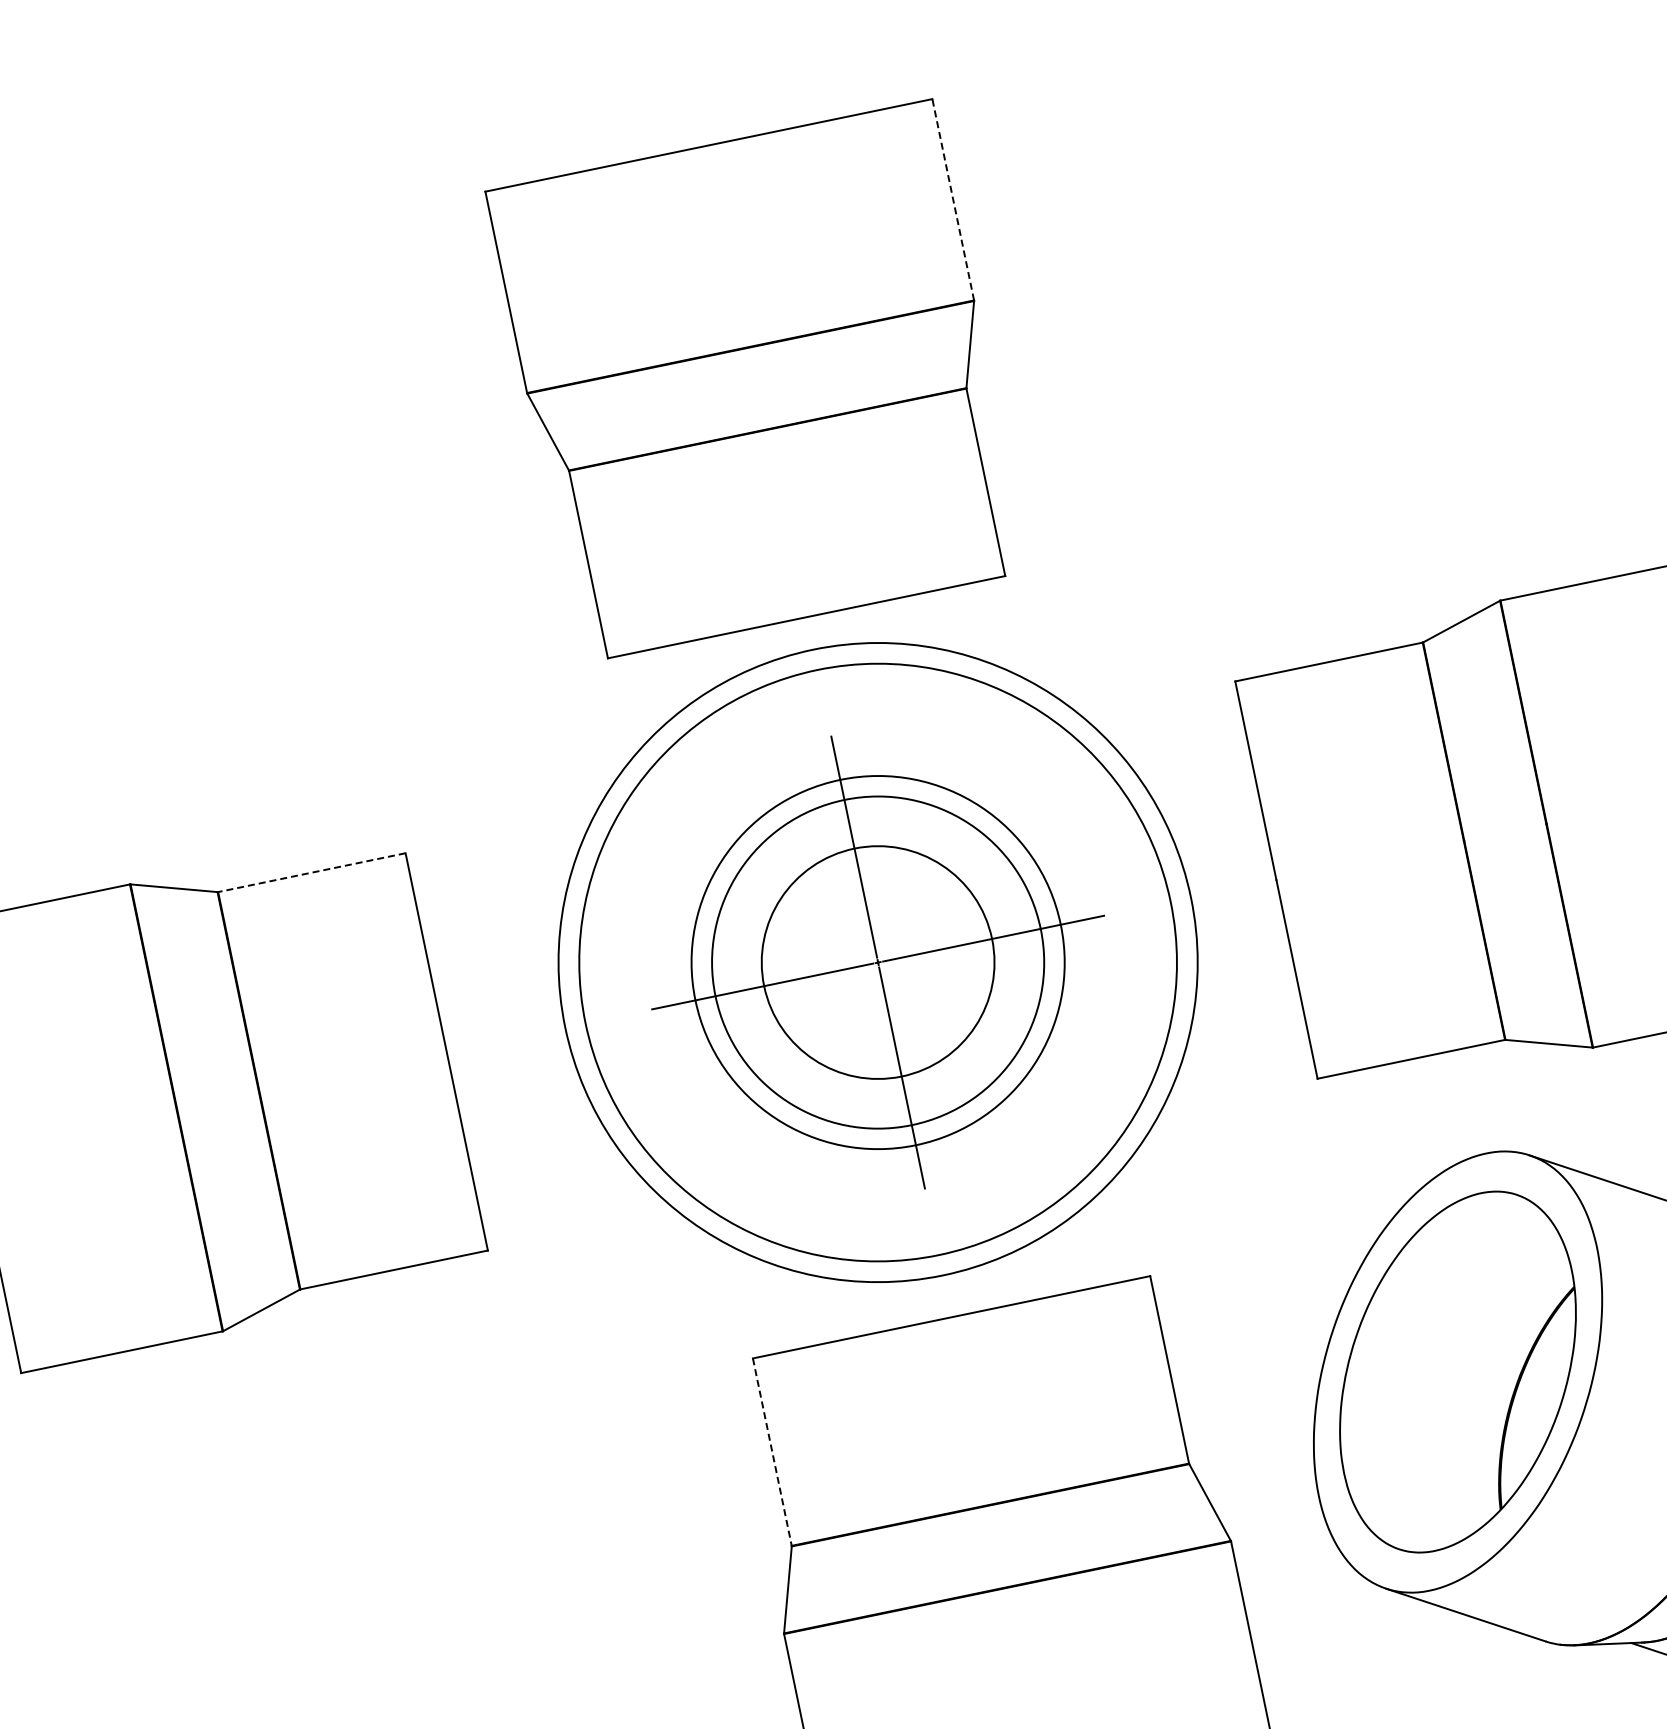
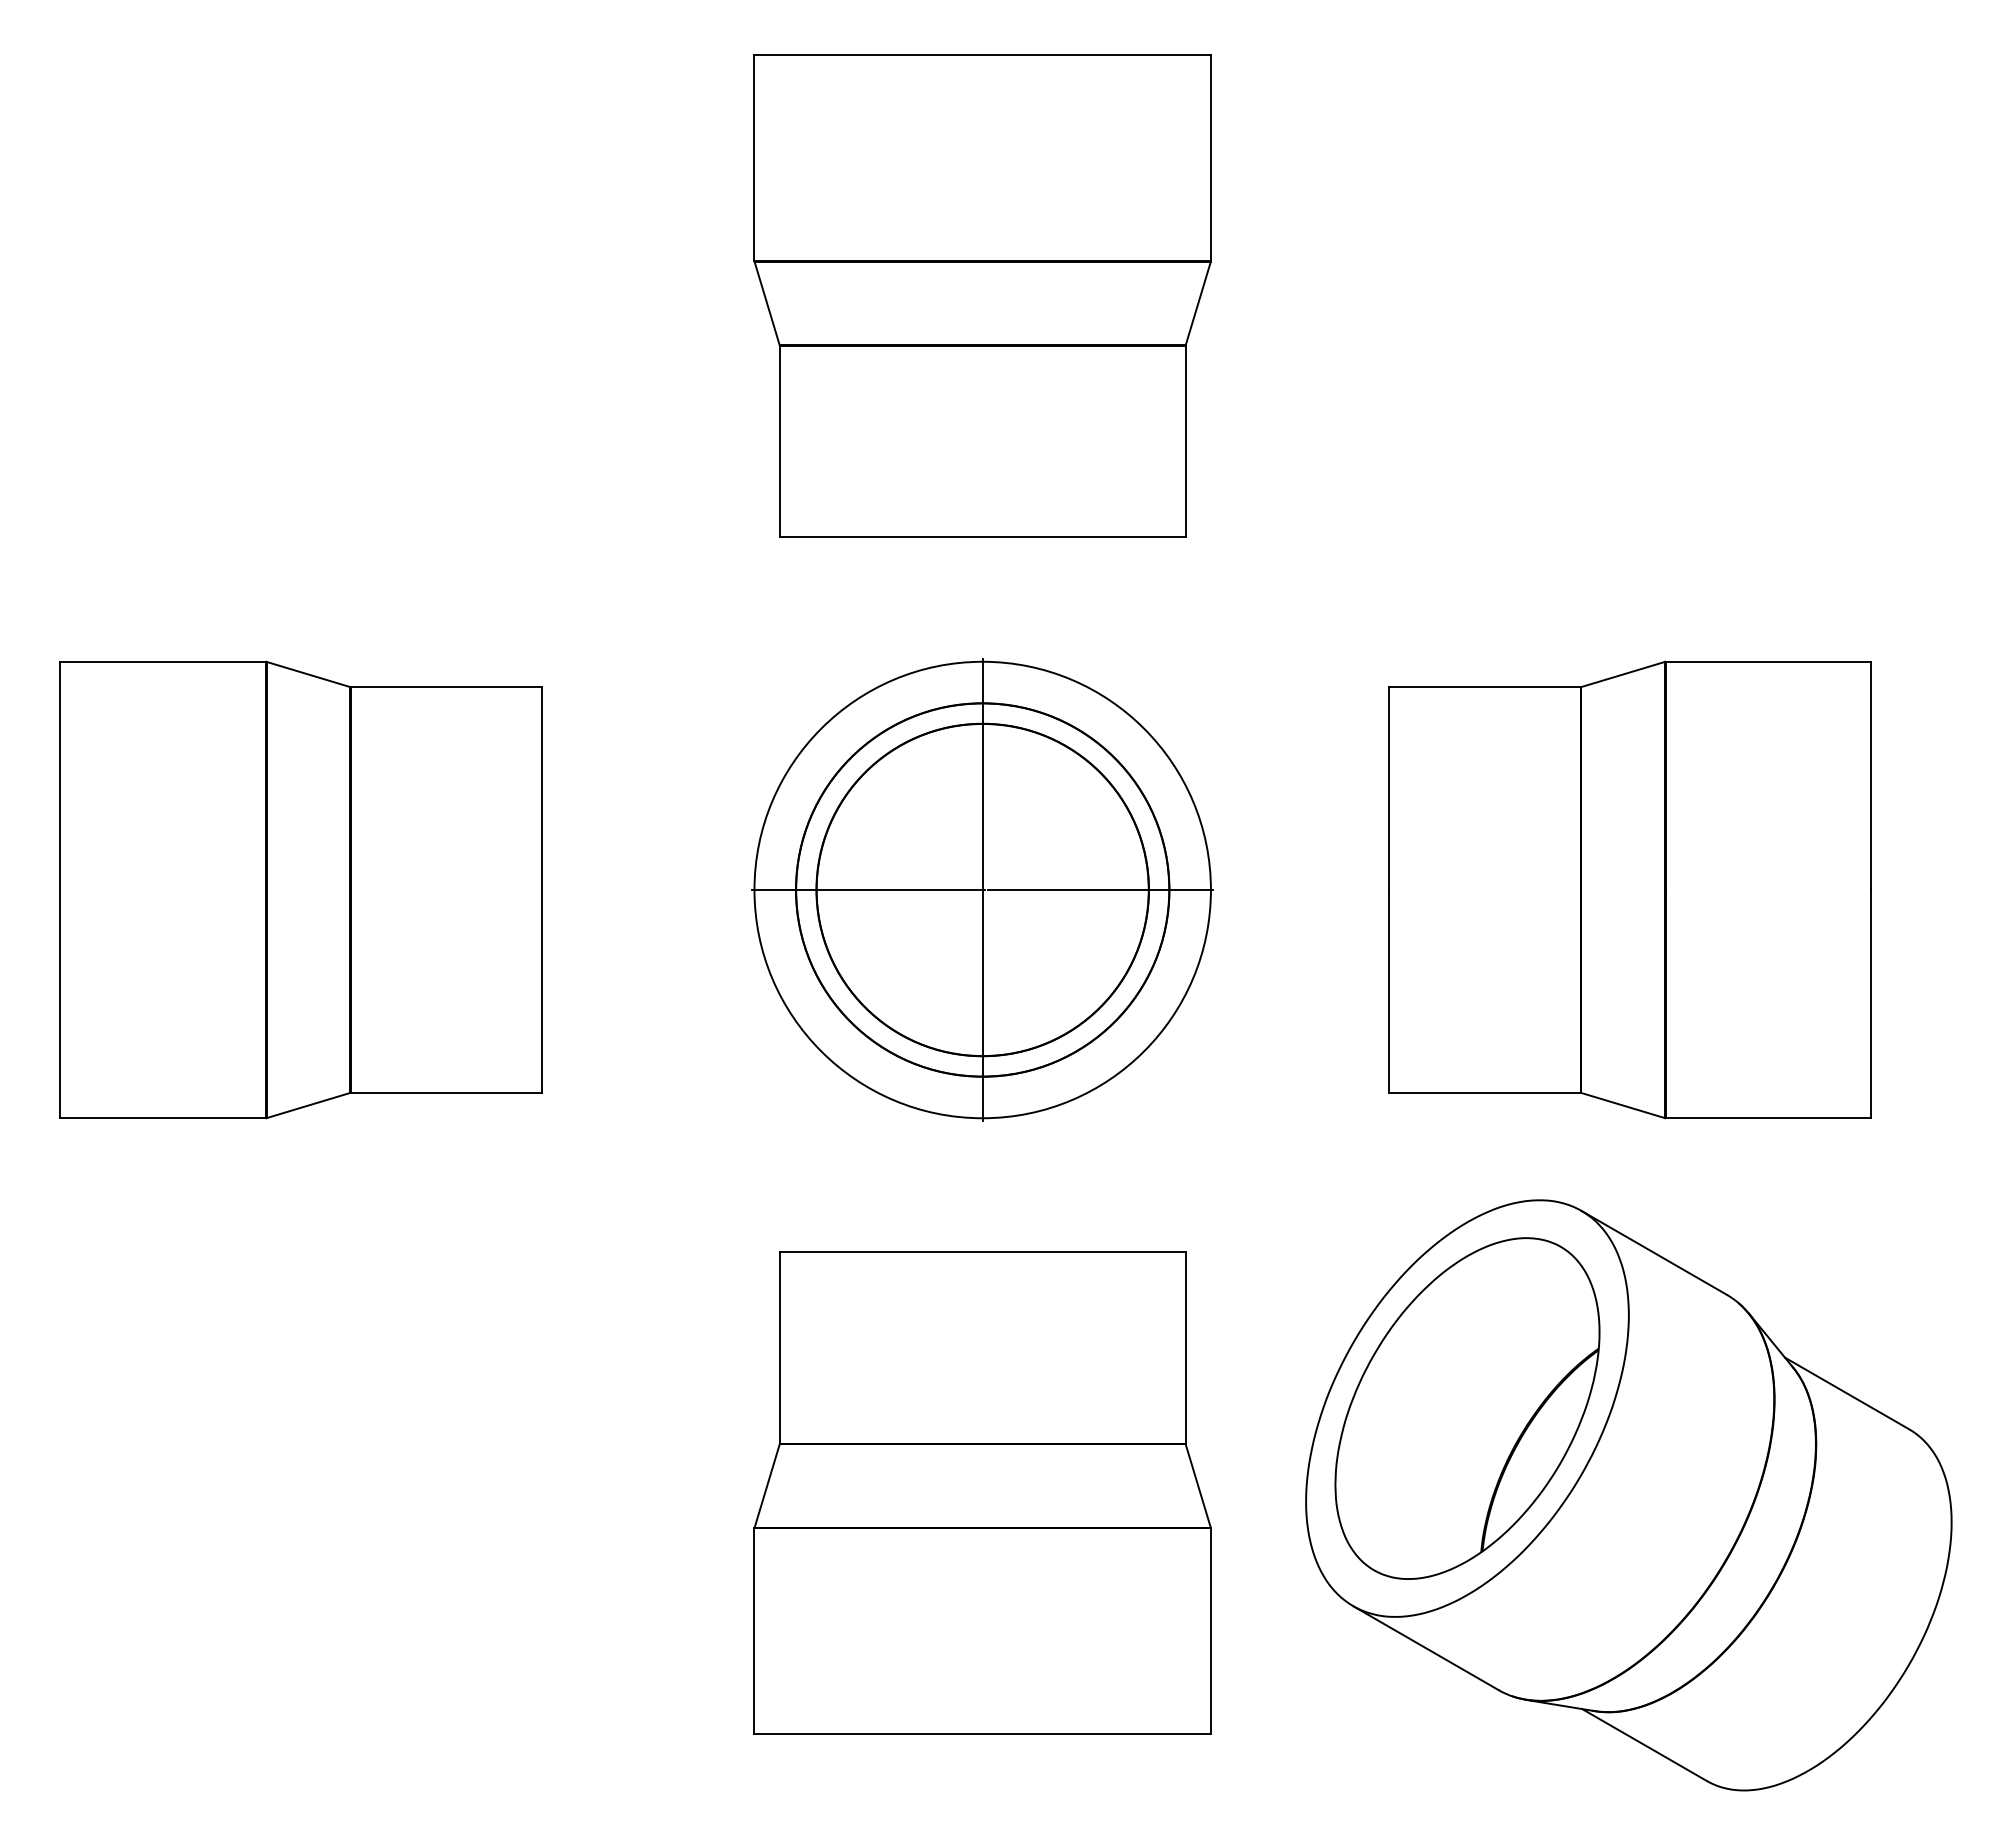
line: (952, 200) -> (1210, 158), dashed -> solid
line: (311, 873) -> (446, 687), dashed -> solid
circle: (877, 962) -> (982, 889), size x0.62
circle: (877, 962) -> (982, 889), size x0.71
circle: (877, 962) -> (982, 889), size x1.43
line: (771, 1451) -> (779, 1347), dashed -> solid

